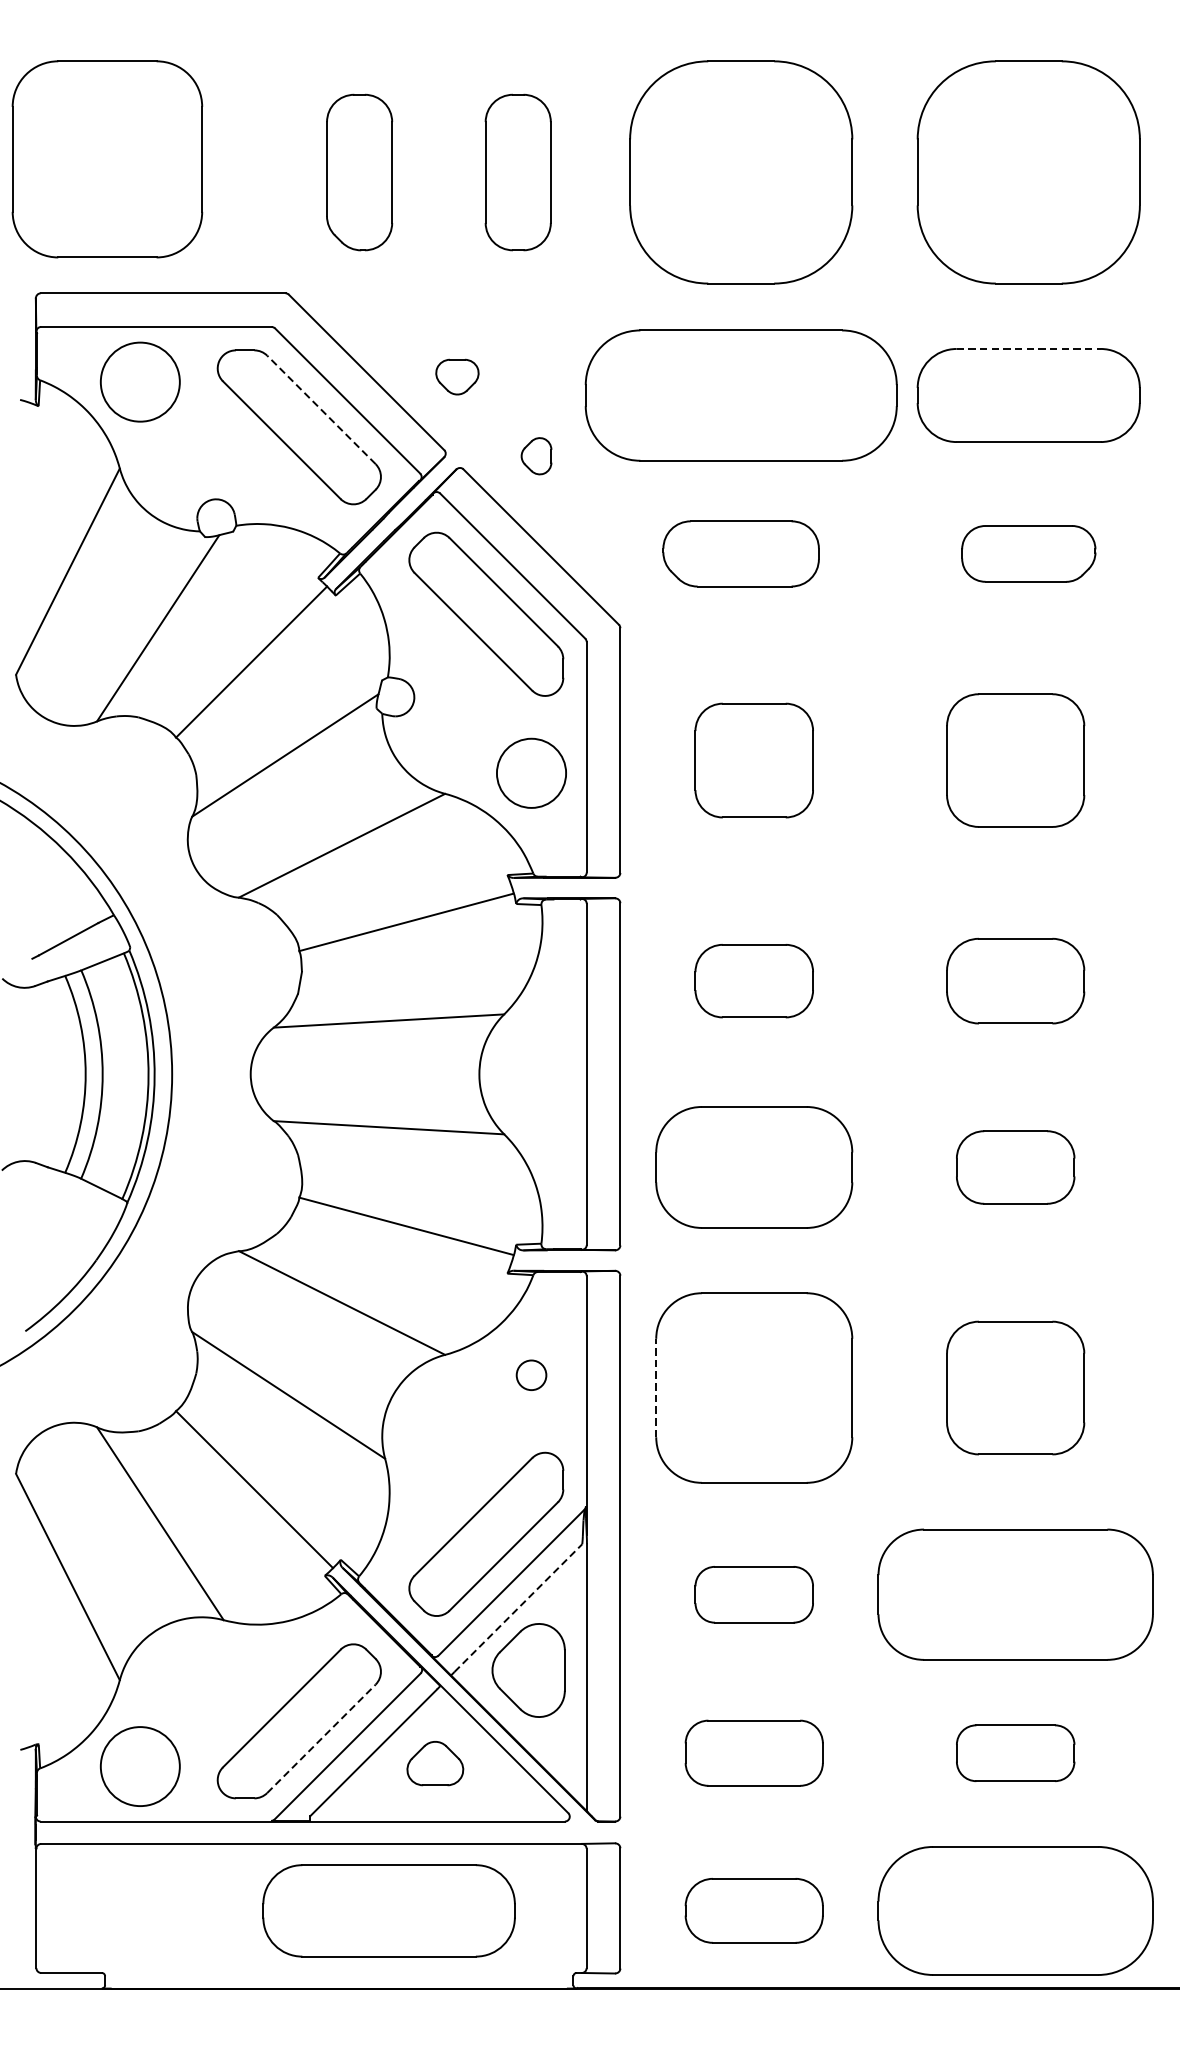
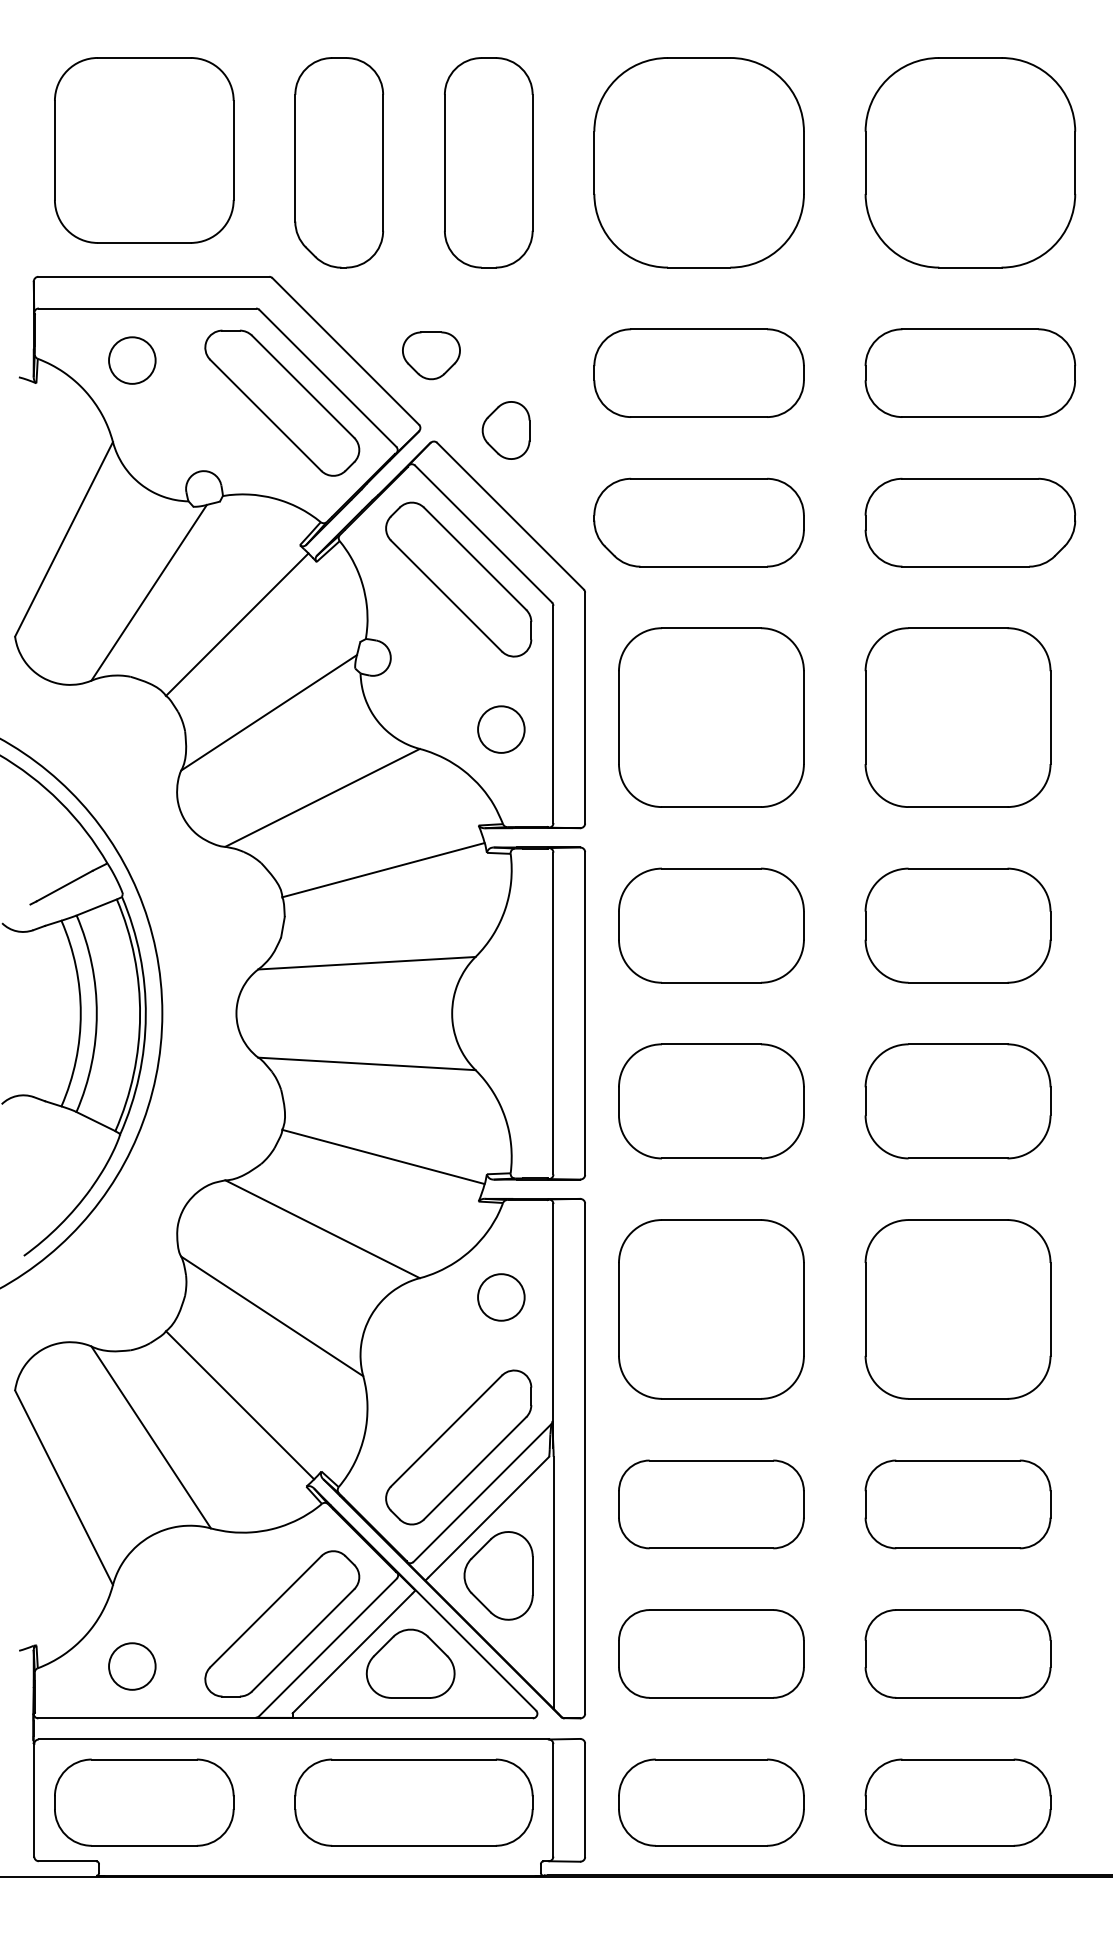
part: (107, 159) -> (144, 150), moved
part: (358, 172) -> (338, 162), size x1.43
part: (517, 172) -> (488, 162), size x1.43
line: (1028, 349) -> (970, 329), dashed -> solid
part: (457, 376) -> (431, 355), size x1.43
circle: (140, 382) -> (132, 360), size x0.62
part: (740, 394) -> (698, 372), size x0.71
line: (320, 409) -> (302, 386), dashed -> solid
part: (535, 456) -> (505, 430), size x1.67
part: (740, 553) -> (698, 522), size x1.43
part: (1028, 553) -> (970, 522), size x1.67
part: (754, 760) -> (711, 717), size x1.67
part: (1015, 760) -> (957, 717), size x1.43
circle: (531, 773) -> (501, 729), size x0.71
part: (754, 981) -> (711, 925), size x1.67
part: (1015, 981) -> (957, 925), size x1.43
part: (1015, 1167) -> (957, 1101), size x1.67
circle: (531, 1375) -> (501, 1297), size x1.67
line: (655, 1387) -> (618, 1308), dashed -> solid
part: (1015, 1388) -> (957, 1309), size x1.43
part: (754, 1594) -> (711, 1504), size x1.67
part: (1015, 1594) -> (957, 1504), size x0.71
line: (518, 1607) -> (489, 1516), dashed -> solid
line: (321, 1738) -> (303, 1640), dashed -> solid
part: (754, 1752) -> (711, 1653), size x1.43
part: (1015, 1752) -> (957, 1653), size x1.67
part: (435, 1763) -> (410, 1663), size x1.67
circle: (140, 1766) -> (132, 1666), size x0.62
part: (153, 1910) -> (144, 1802), added
part: (388, 1910) -> (413, 1802), moved
part: (754, 1910) -> (711, 1802), size x1.43
part: (1015, 1910) -> (957, 1802), size x0.71

